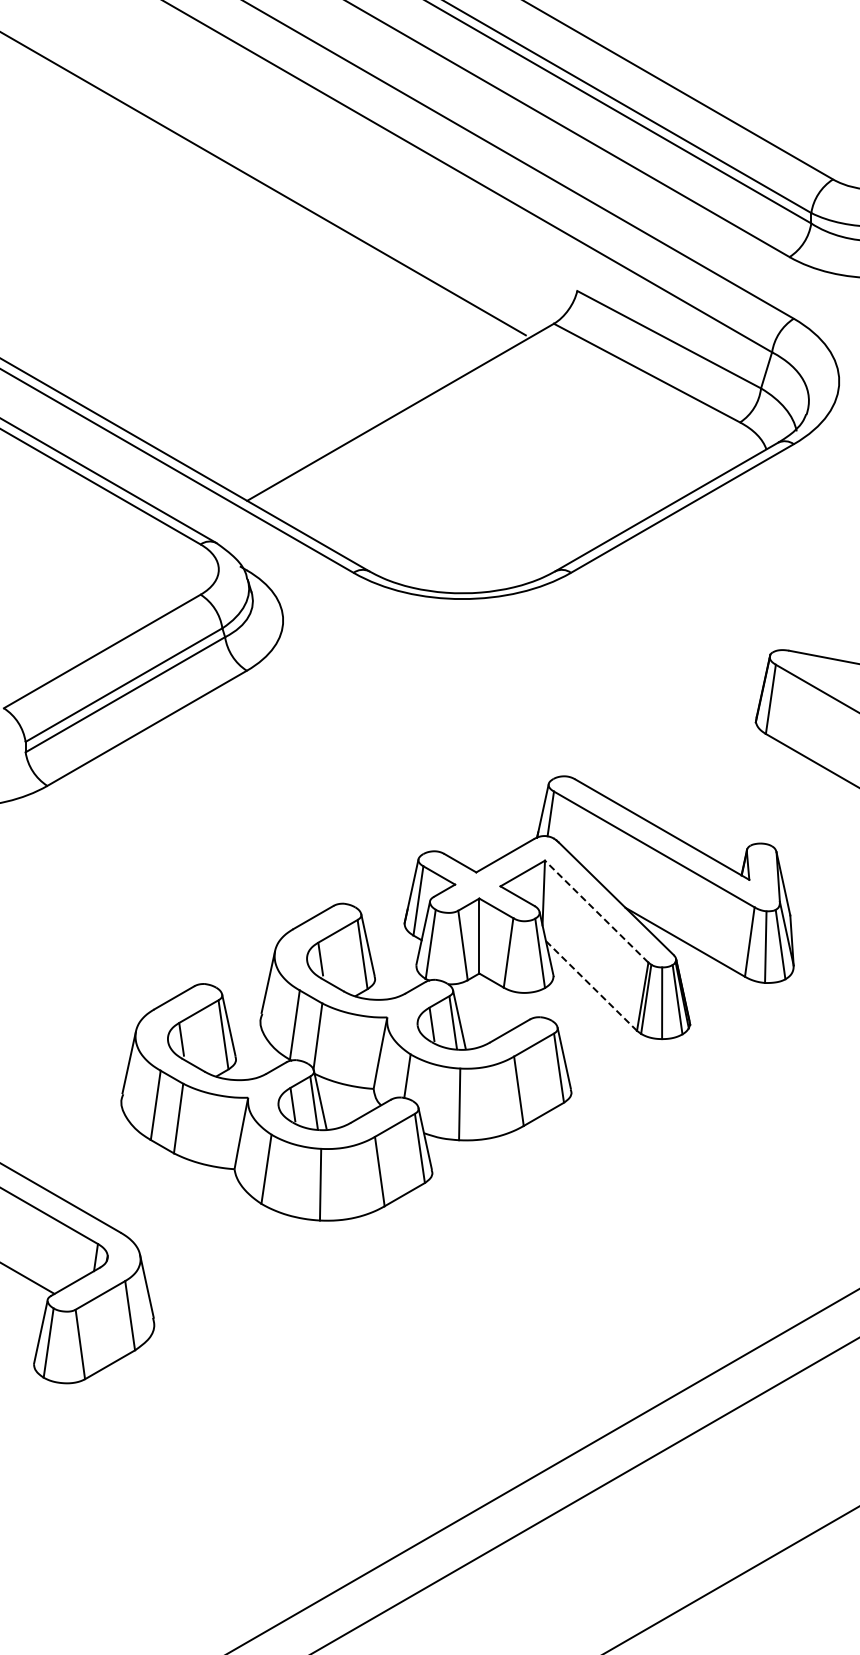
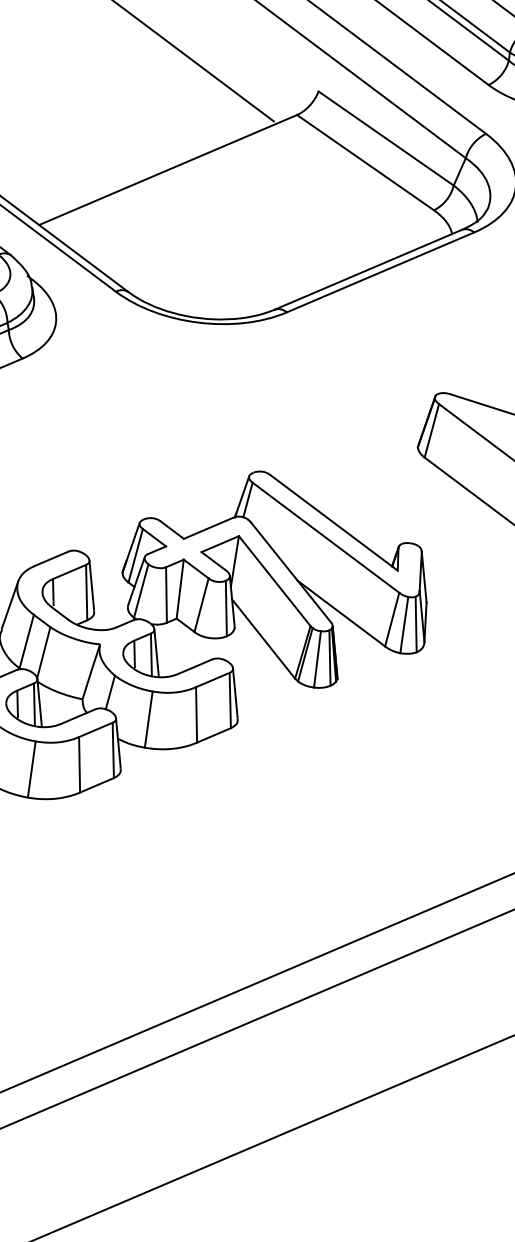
line: (596, 911) -> (274, 581), dashed -> solid
line: (591, 985) -> (263, 638), dashed -> solid

